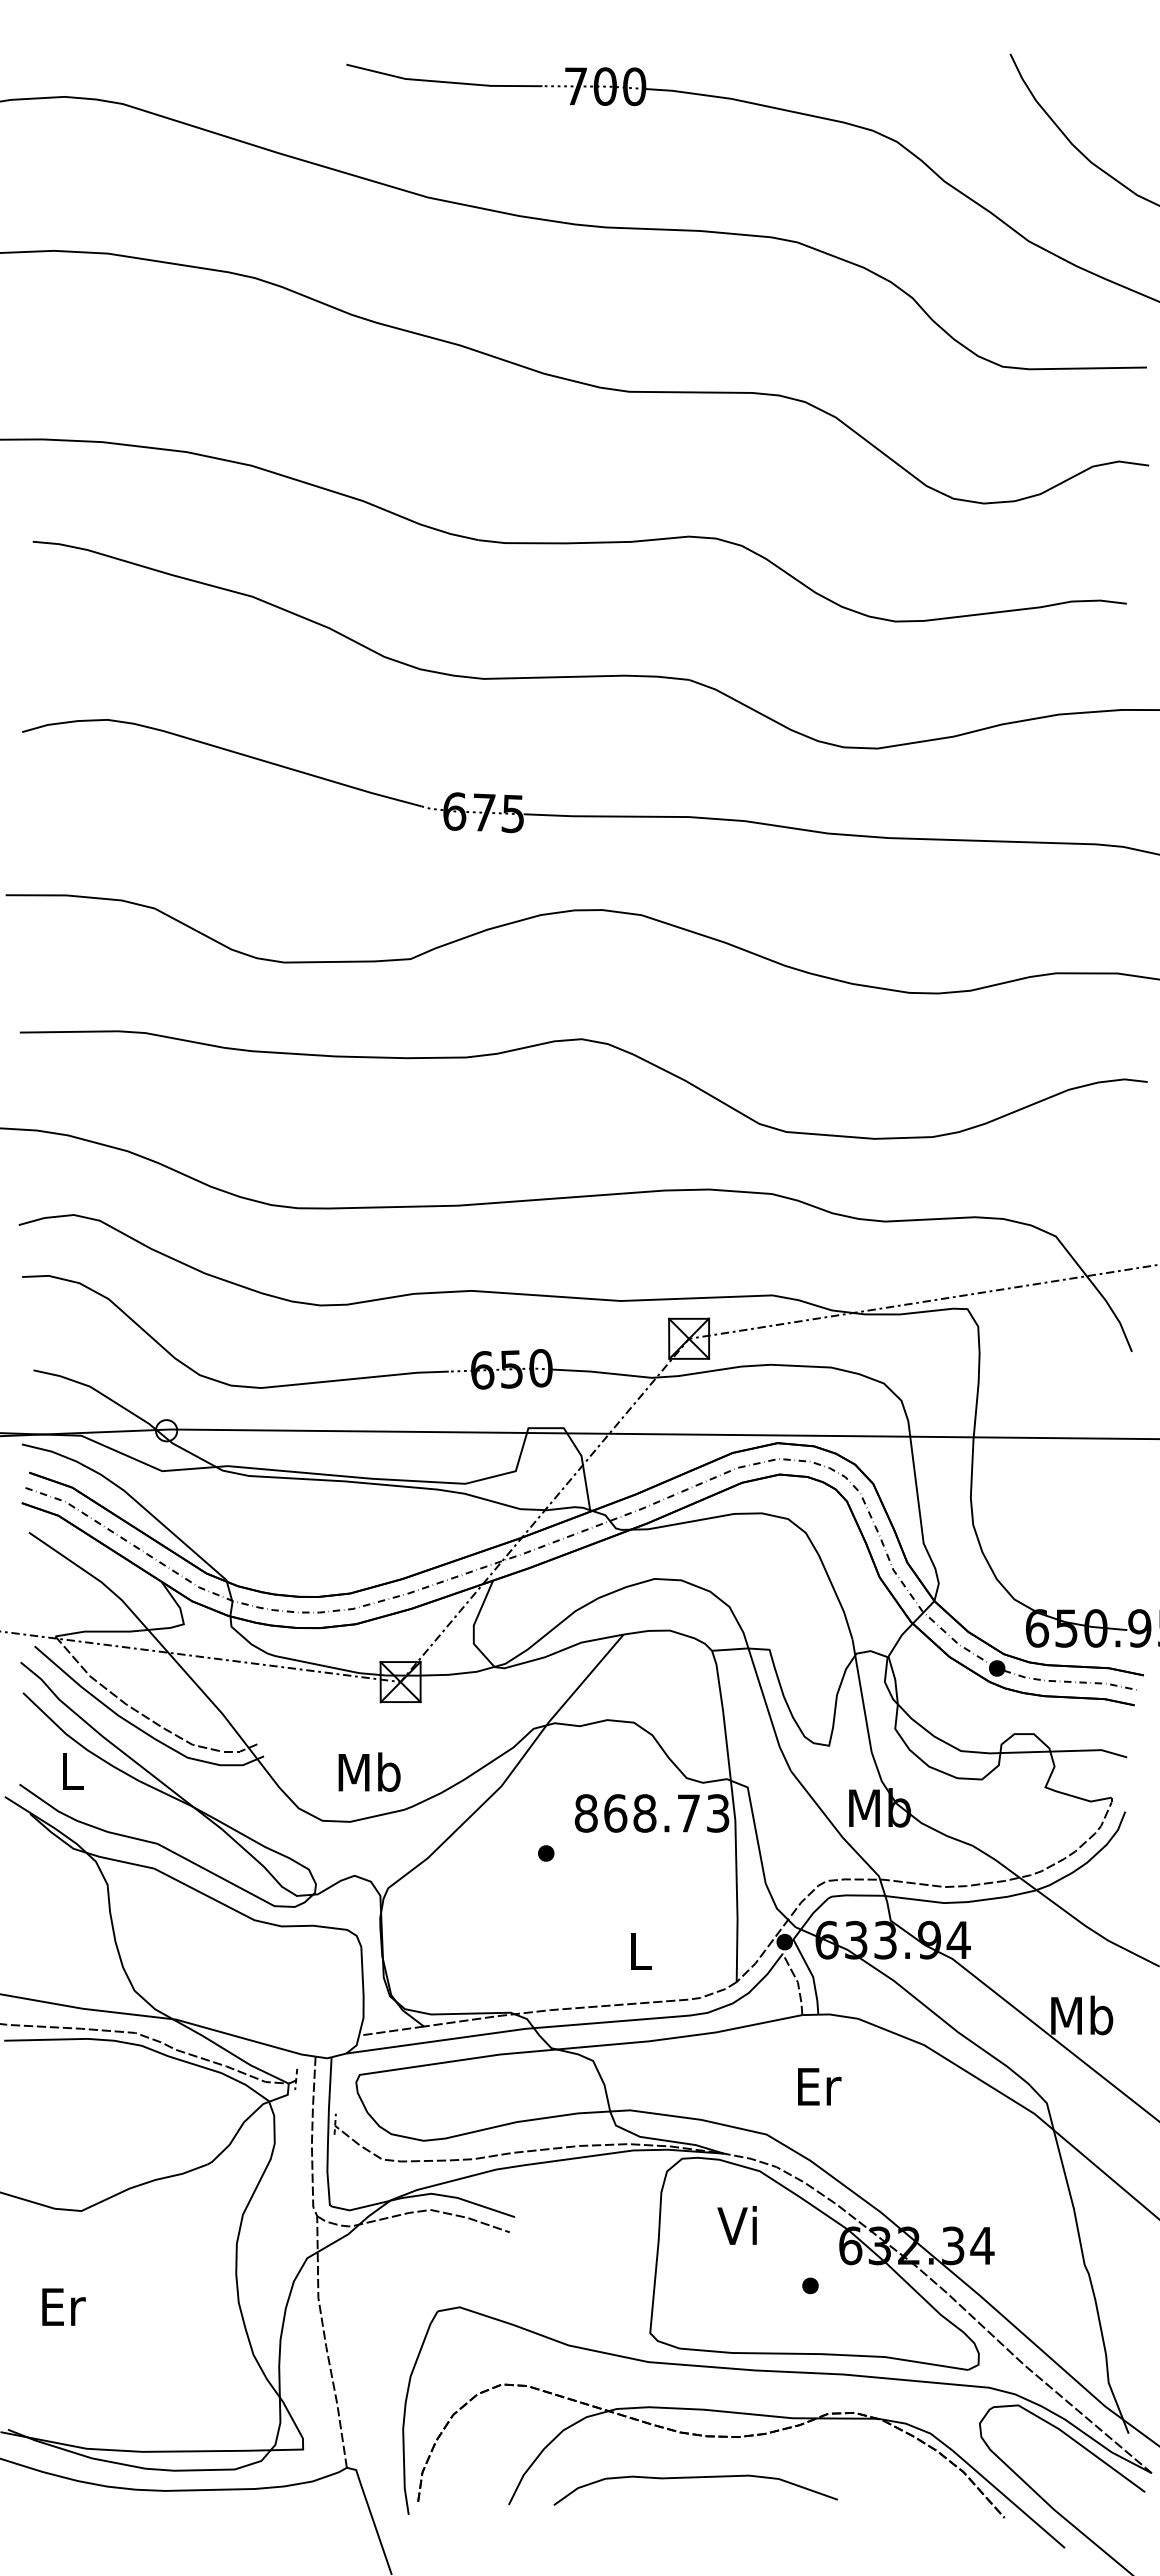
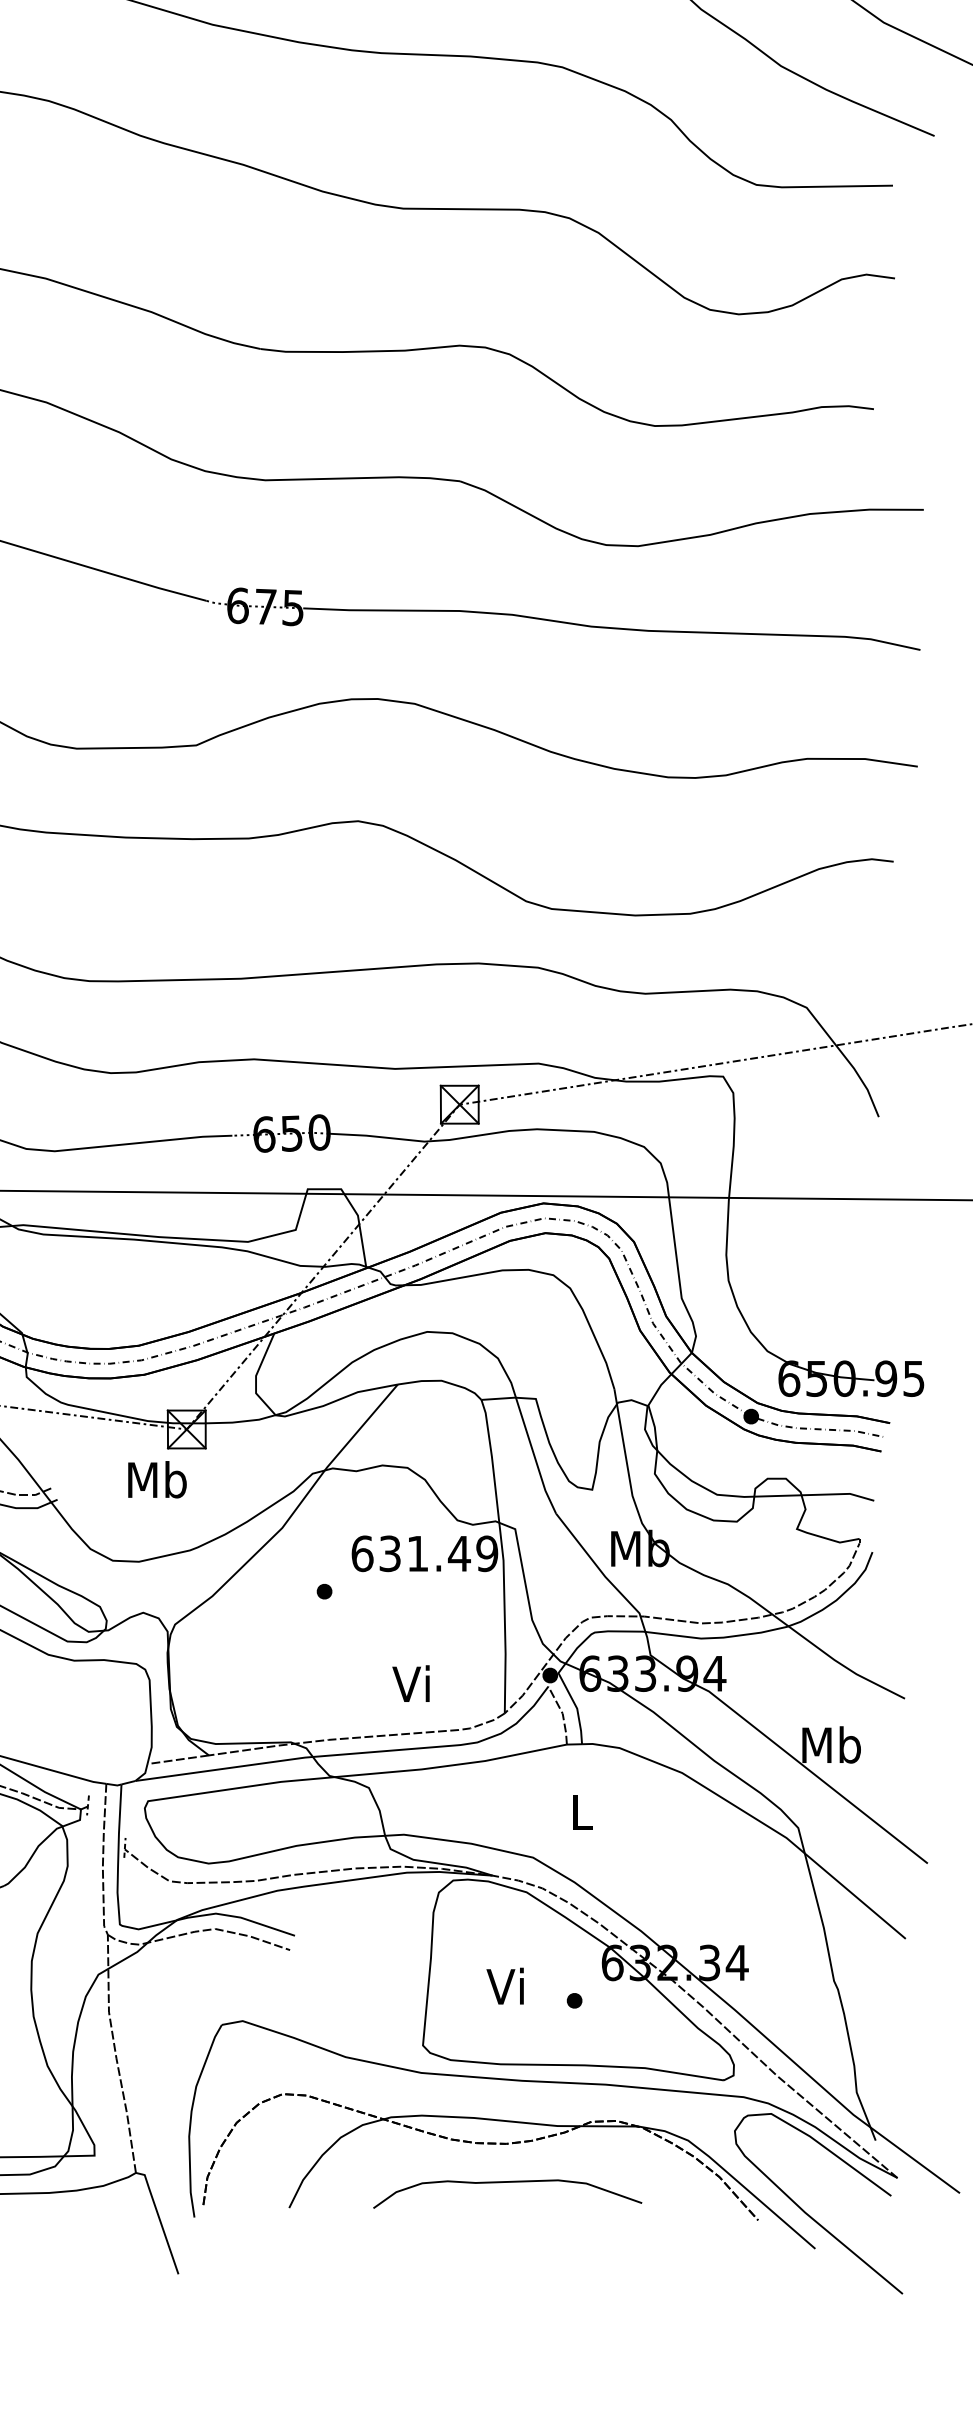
text: (369, 1771) -> (157, 1479), moved
text: (651, 1813) -> (424, 1553), 868.73 -> 631.49
text: (637, 1950) -> (410, 1683), L -> Vi
text: (819, 2086) -> (583, 1812), Er -> L
text: (736, 2225) -> (504, 1986), moved
curve: (695, 2478) -> (507, 2183), moved

